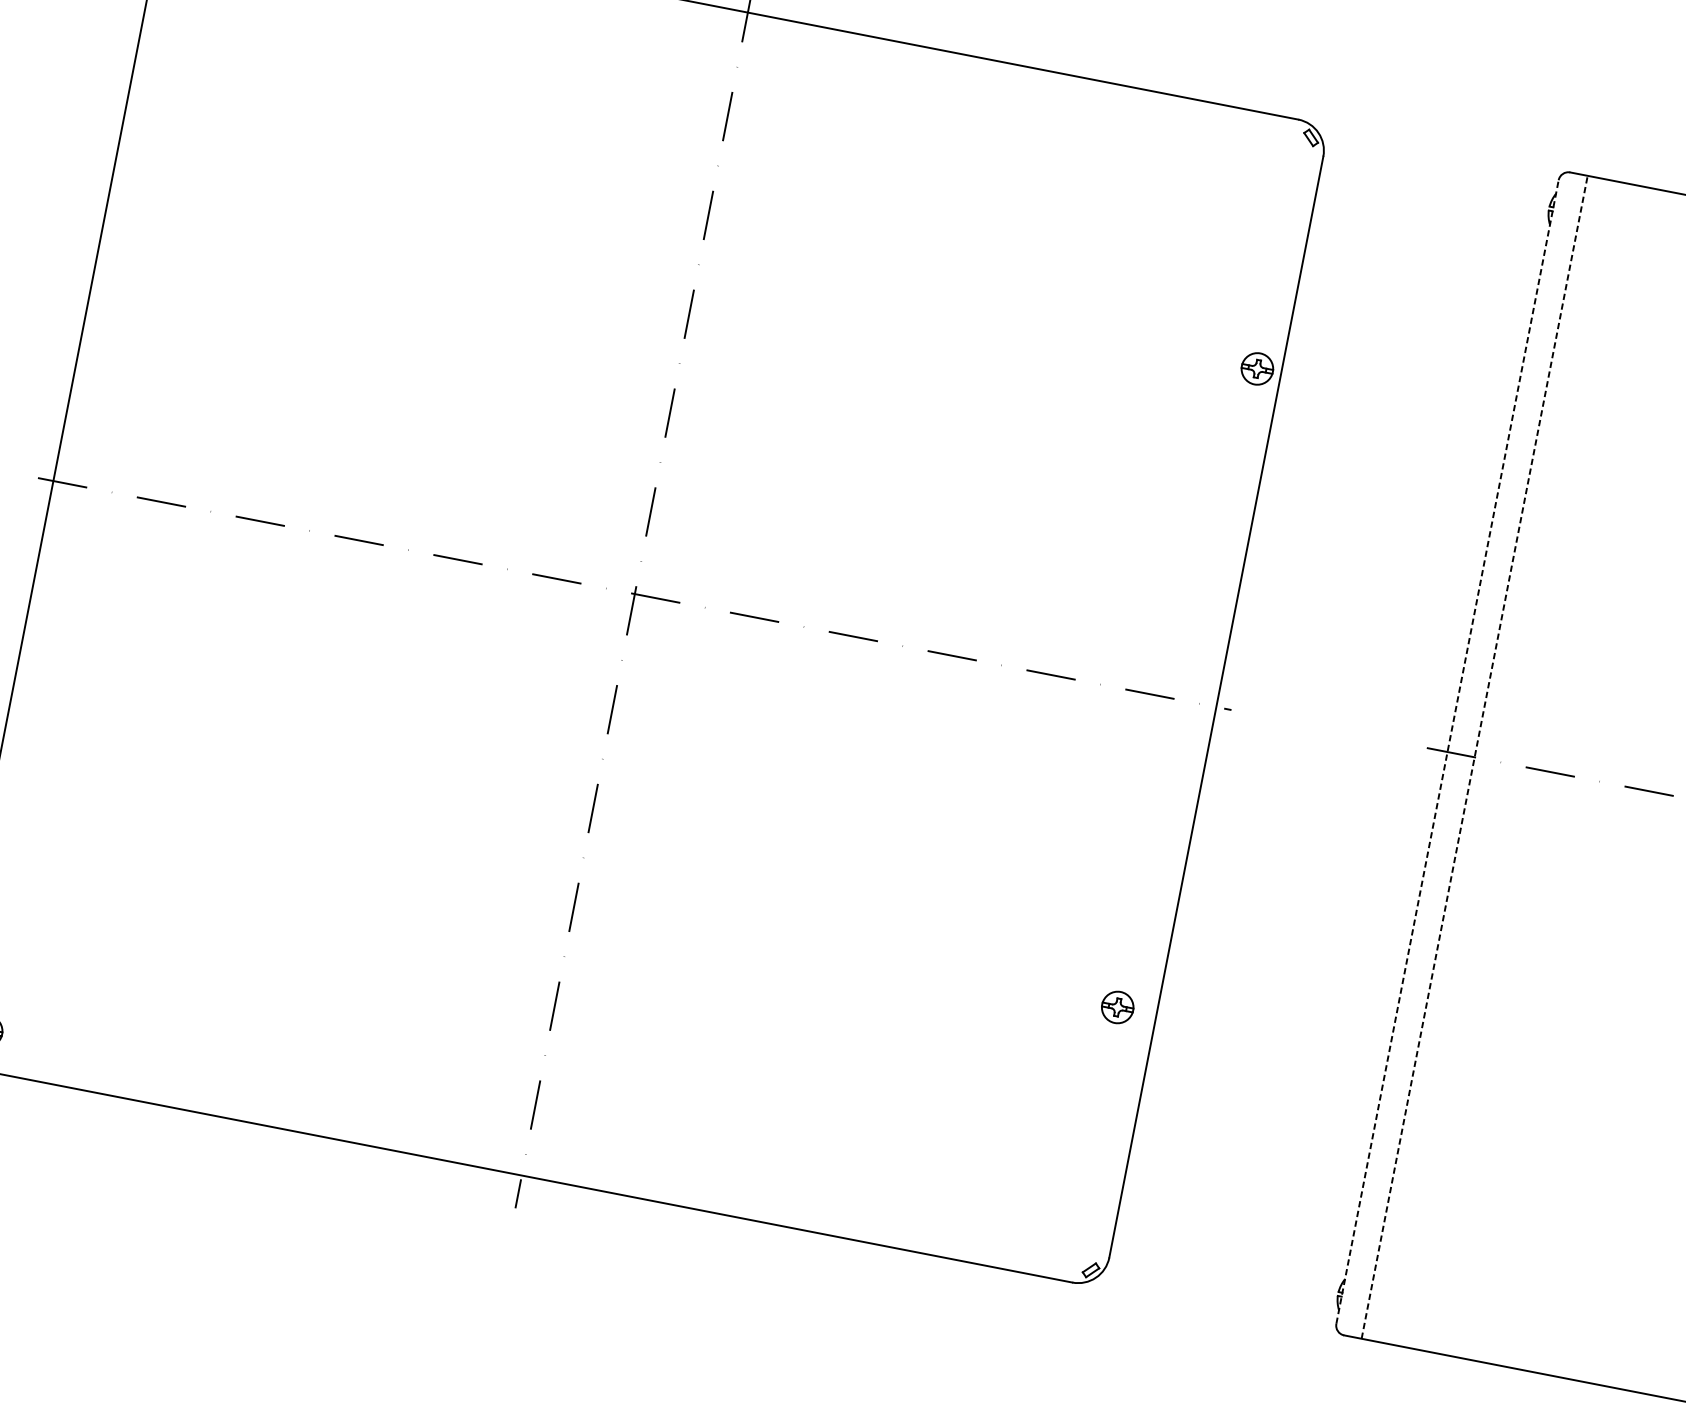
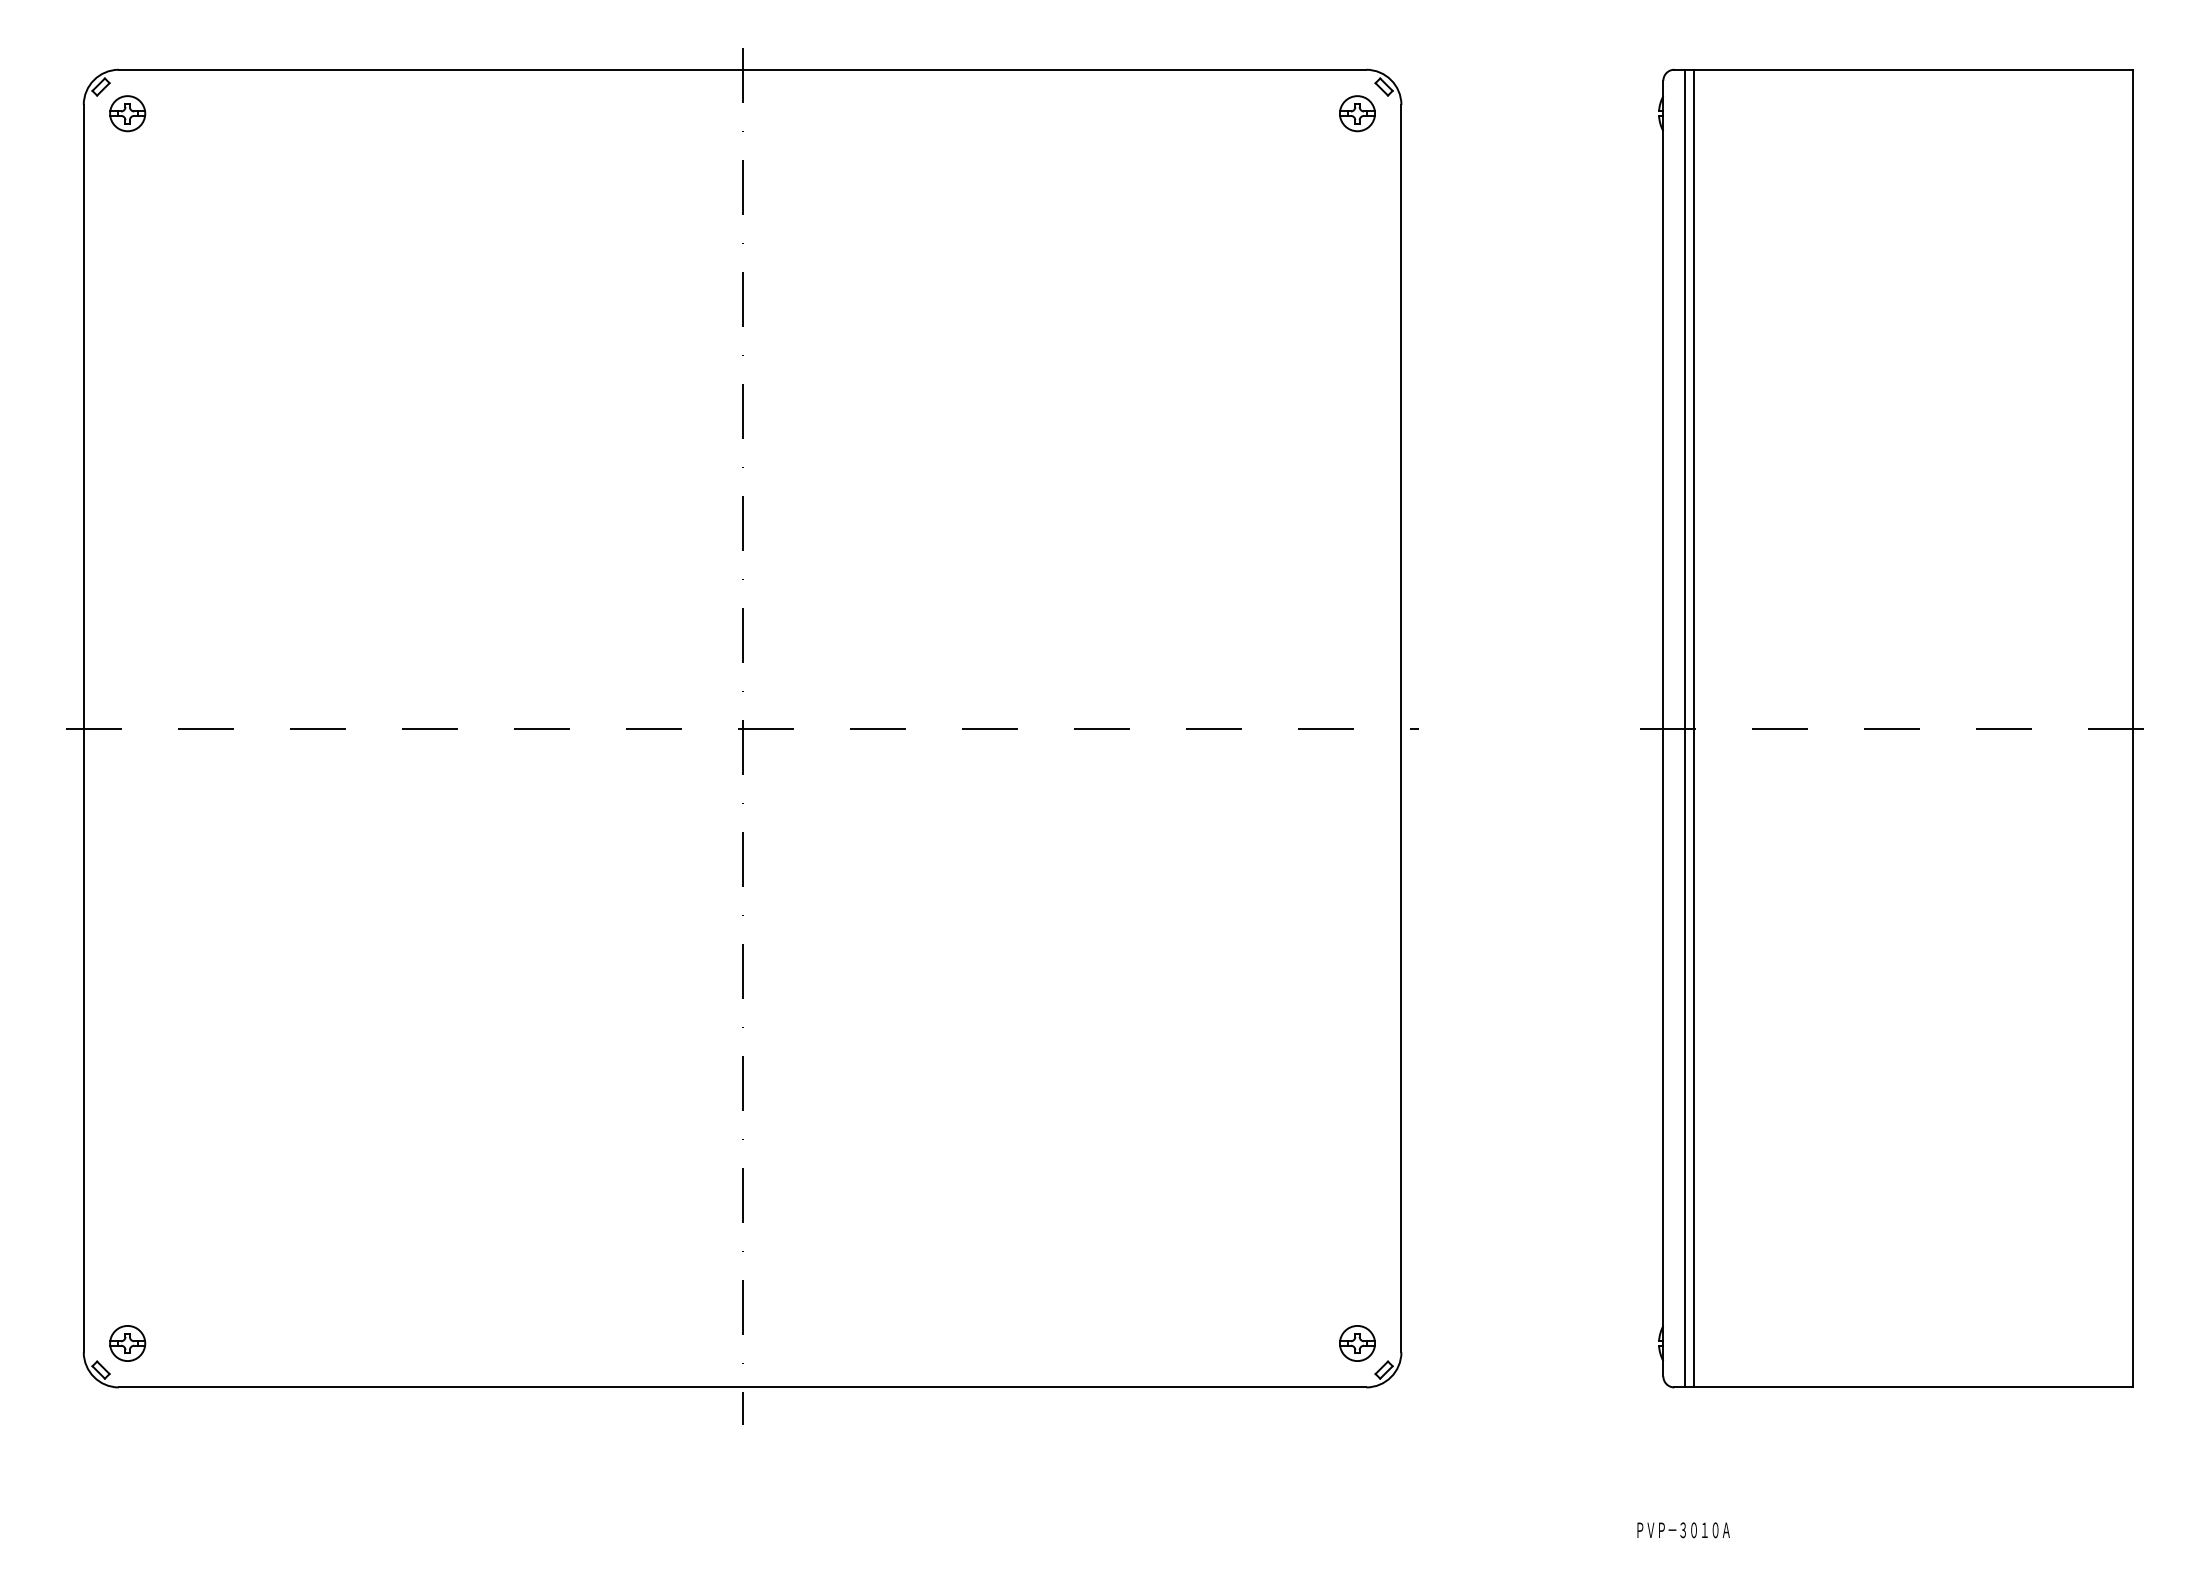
part: (1257, 368) -> (1357, 113), moved
line: (1447, 751) -> (1663, 728), dashed -> solid
line: (1467, 755) -> (1685, 728), added
line: (1475, 757) -> (1694, 728), dashed -> solid
part: (1117, 1007) -> (1357, 1343), moved

